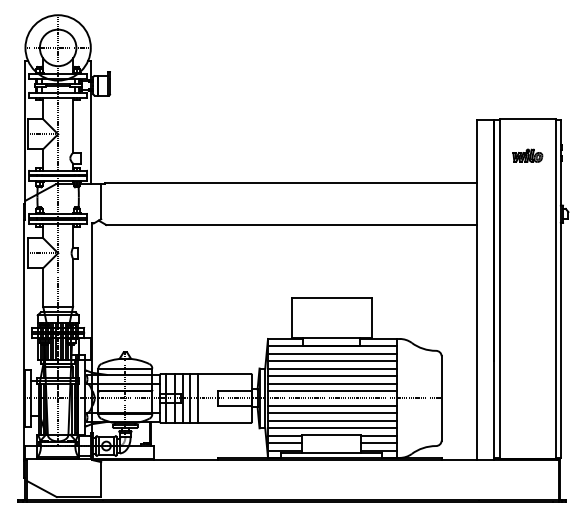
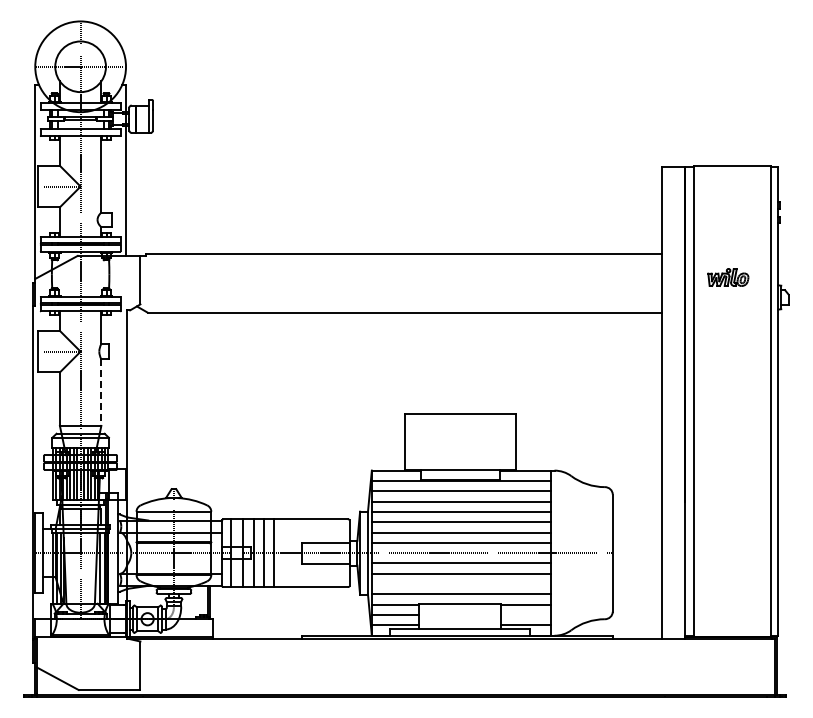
part: (527, 155) -> (728, 277), moved
line: (73, 283) -> (101, 393), solid -> dashed
line: (331, 421) -> (460, 584), removed
line: (378, 443) -> (525, 615), removed

